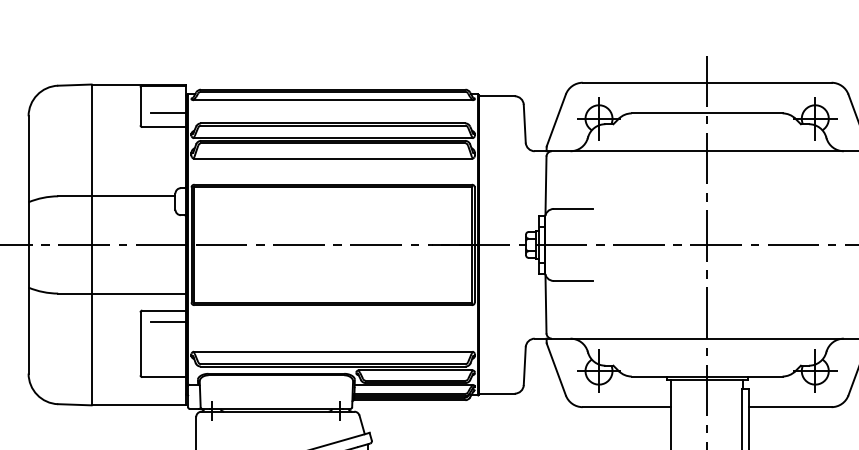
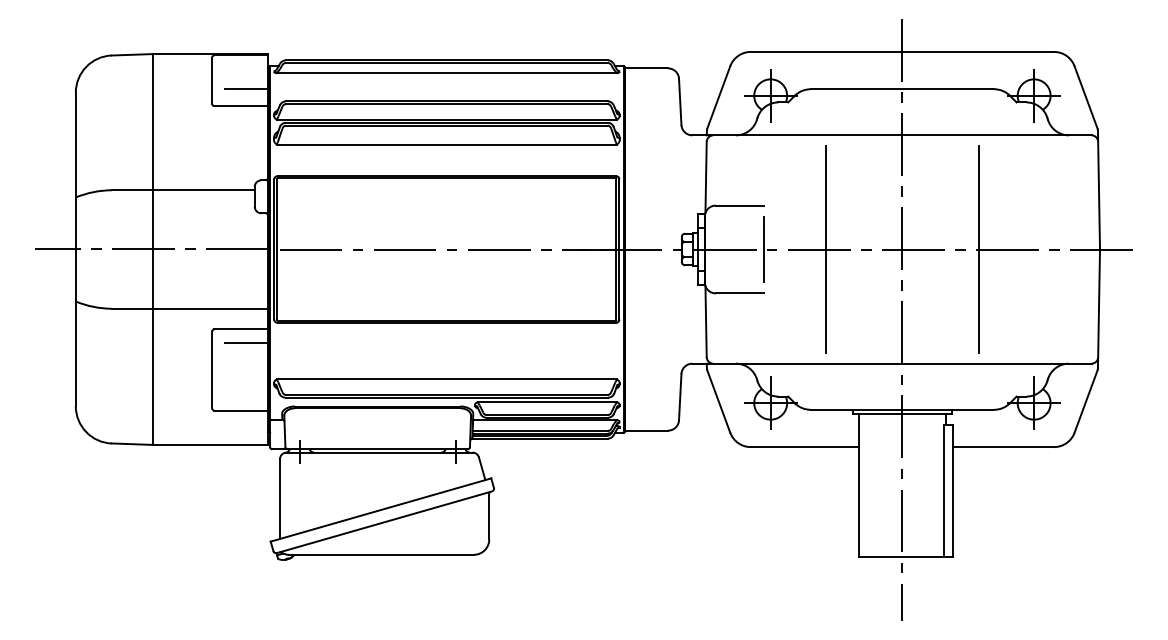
line: (593, 244) -> (763, 249), added
line: (644, 244) -> (825, 249), added
line: (770, 244) -> (979, 249), added

